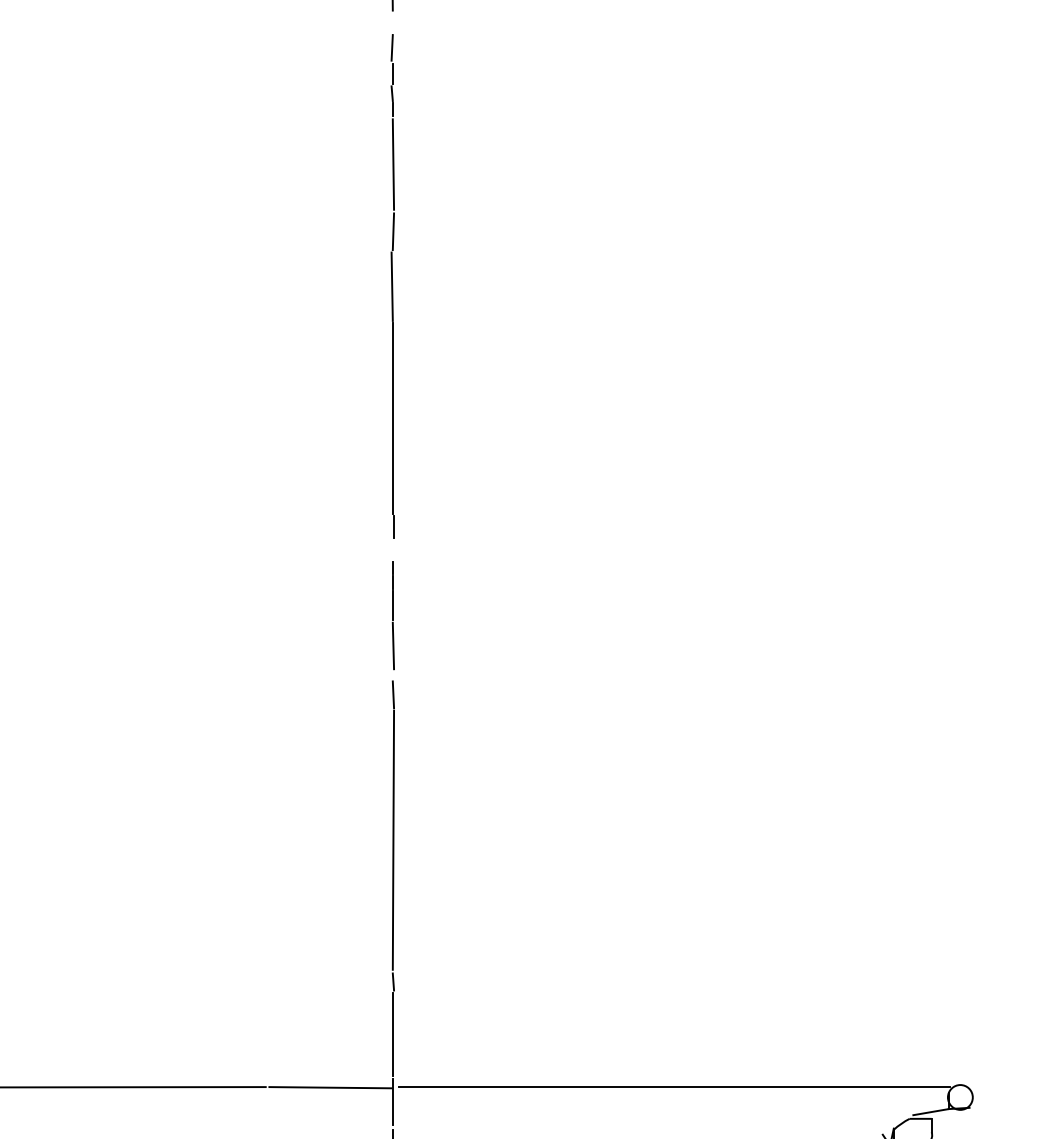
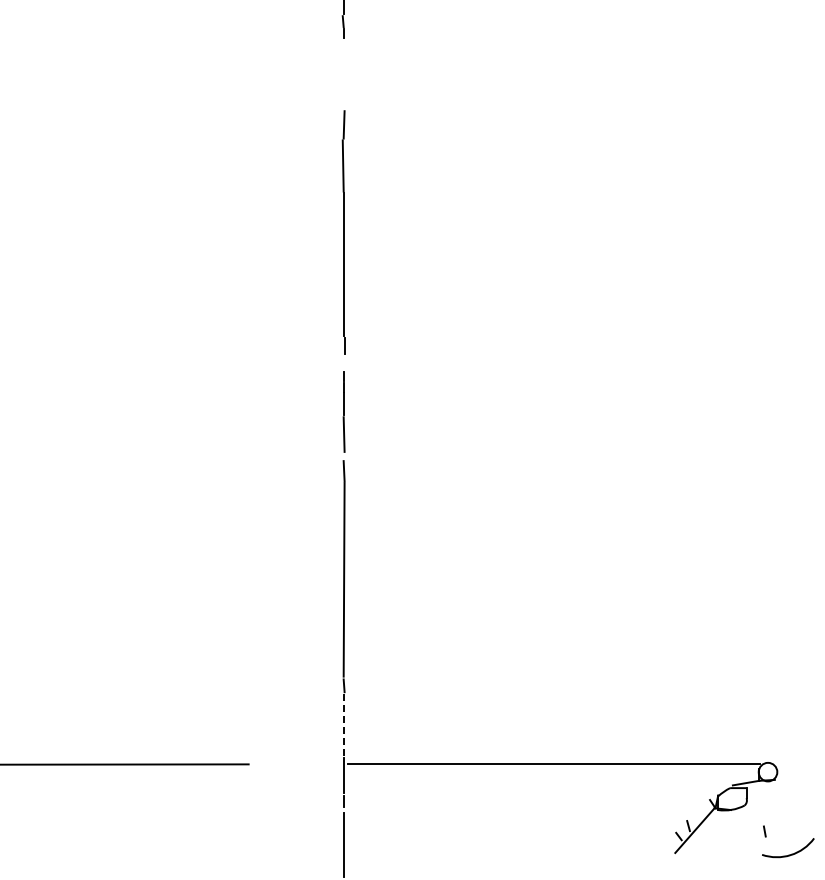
line: (392, 164) -> (343, 74), removed
line: (392, 1035) -> (343, 725), solid -> dashed
line: (329, 1087) -> (296, 764), removed

